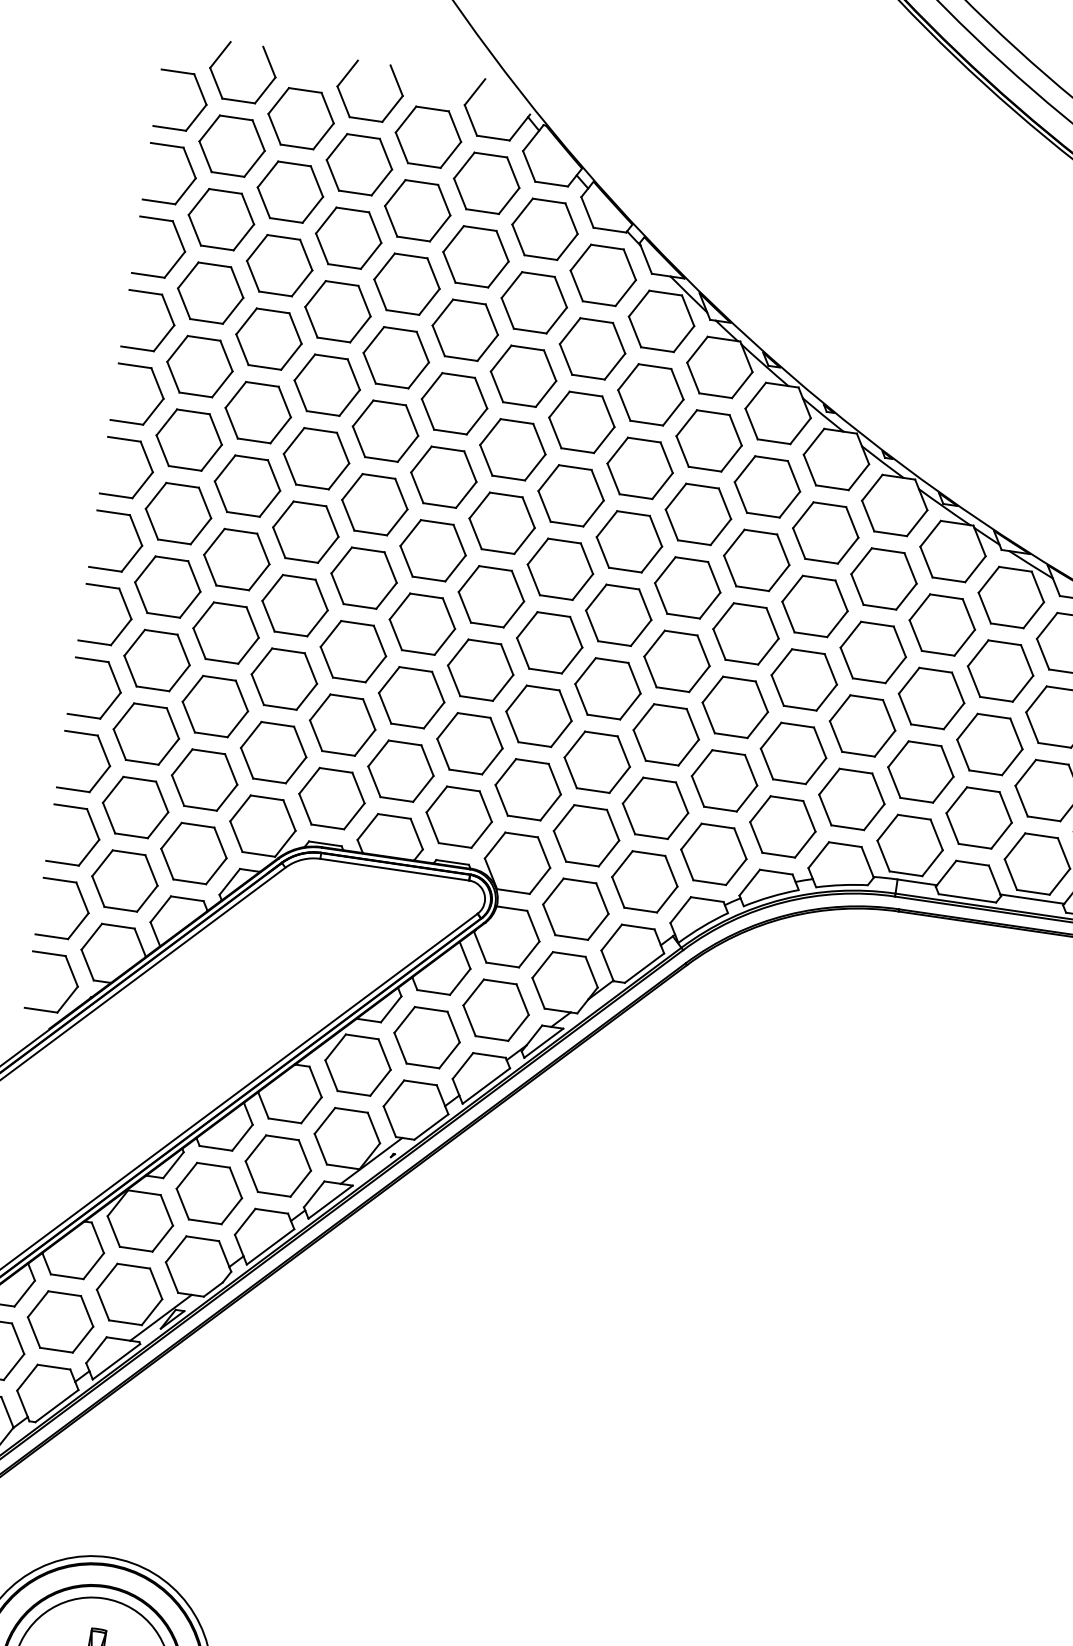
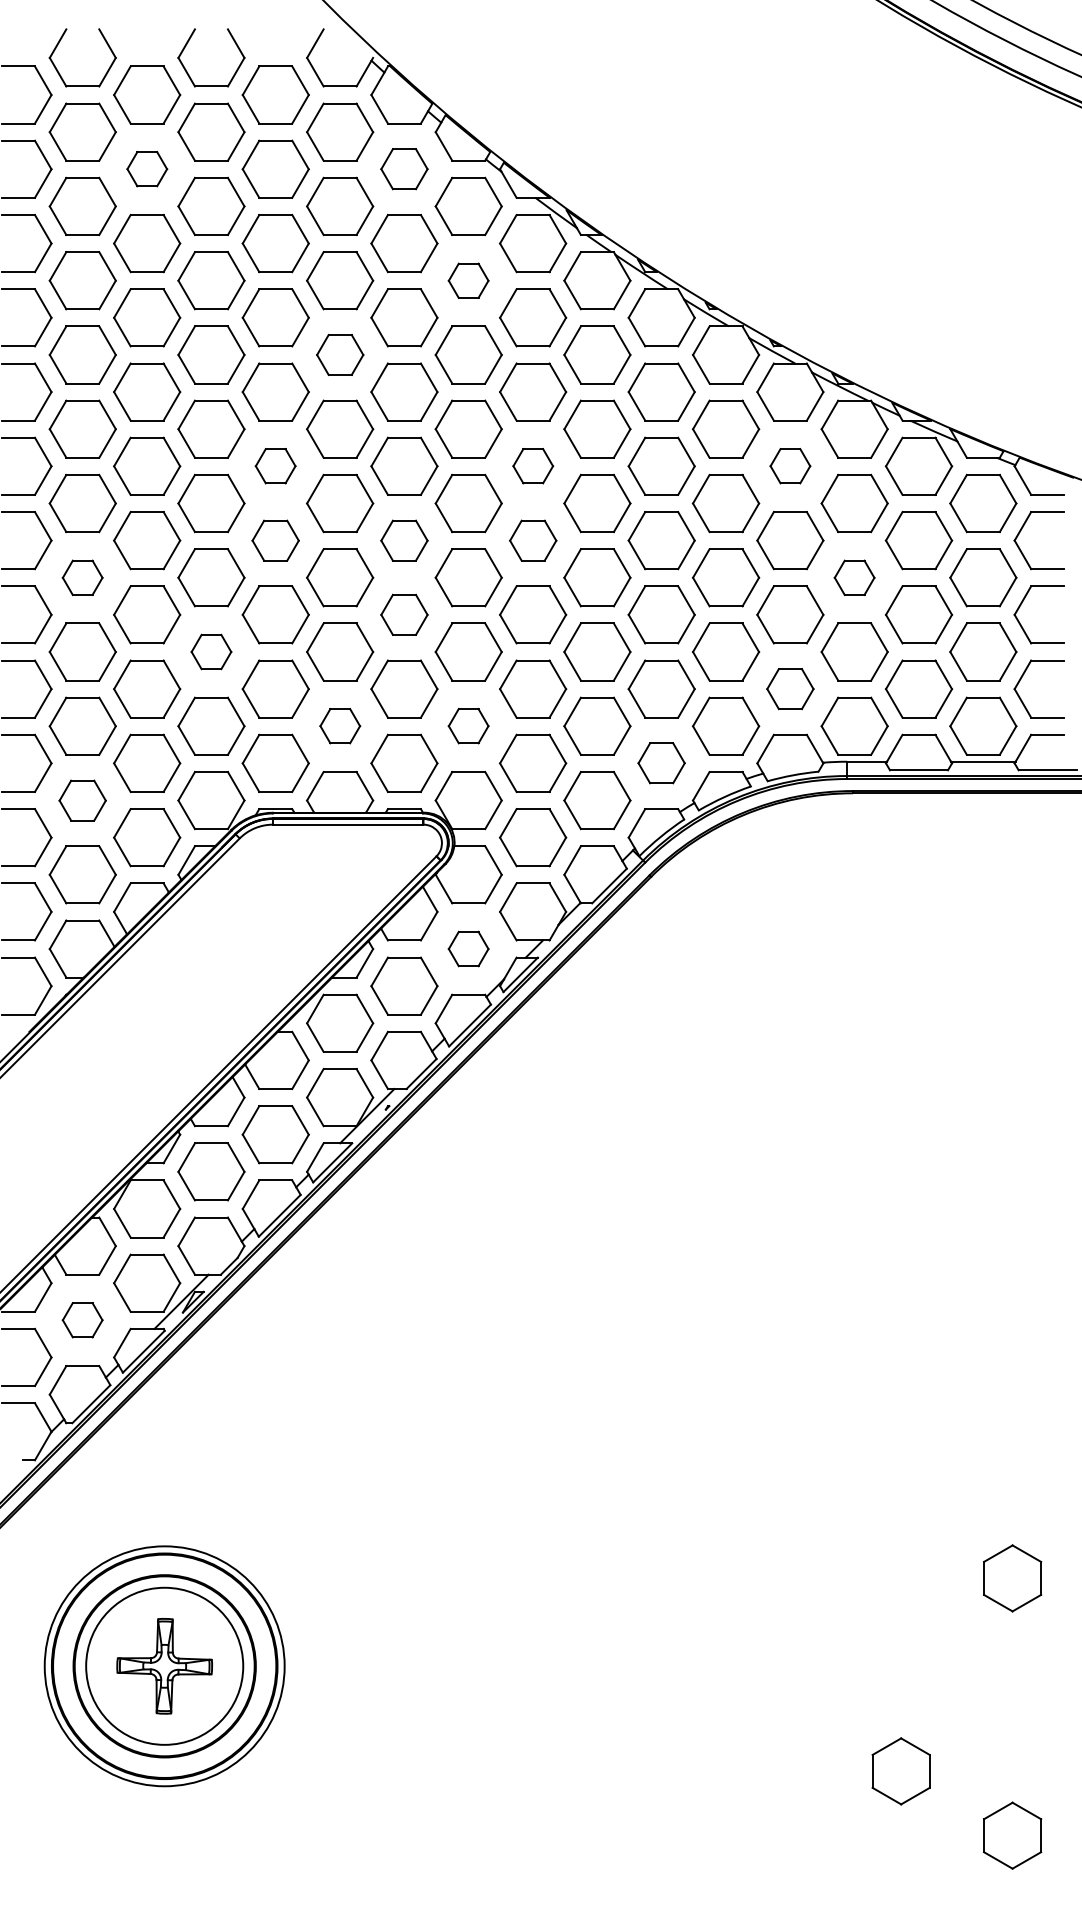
part: (290, 191) -> (147, 168), size x0.6
part: (545, 228) -> (404, 168), size x0.7
part: (592, 348) -> (468, 280), size x0.6
part: (455, 403) -> (340, 354), size x0.7
part: (374, 503) -> (275, 465), size x0.6
part: (629, 541) -> (533, 465), size x0.6
part: (363, 578) -> (275, 540), size x0.7
part: (884, 578) -> (790, 465), size x0.6
part: (167, 586) -> (82, 577), size x0.6
part: (491, 596) -> (404, 540), size x0.7
part: (619, 615) -> (533, 540), size x0.7
part: (480, 669) -> (404, 614), size x0.7
part: (284, 678) -> (211, 651), size x0.6
part: (931, 698) -> (854, 577), size x0.6
part: (401, 770) -> (340, 725), size x0.6
part: (528, 788) -> (468, 725), size x0.6
part: (852, 798) -> (790, 688), size x0.7
part: (135, 807) -> (82, 800), size x0.7
part: (713, 853) -> (661, 762), size x0.7
part: (495, 1009) -> (468, 948), size x0.6
part: (60, 1321) -> (82, 1319), size x0.6

